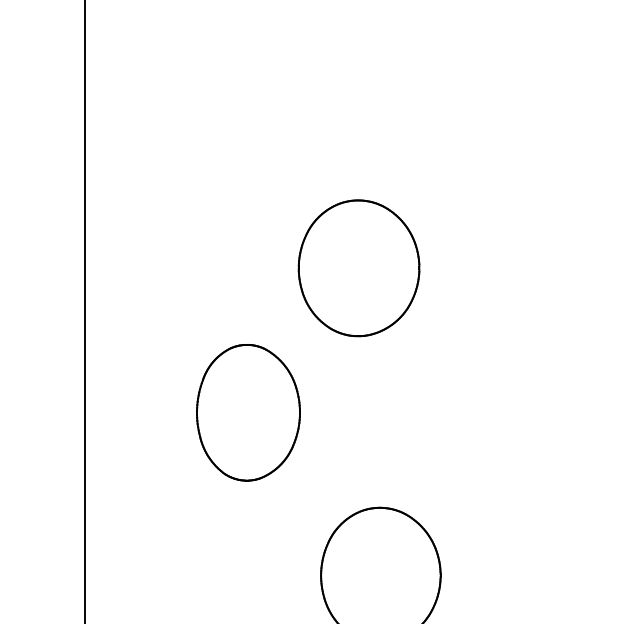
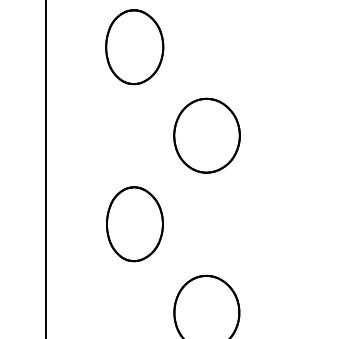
part: (247, 87) -> (134, 47), added
part: (358, 267) -> (206, 135), moved

